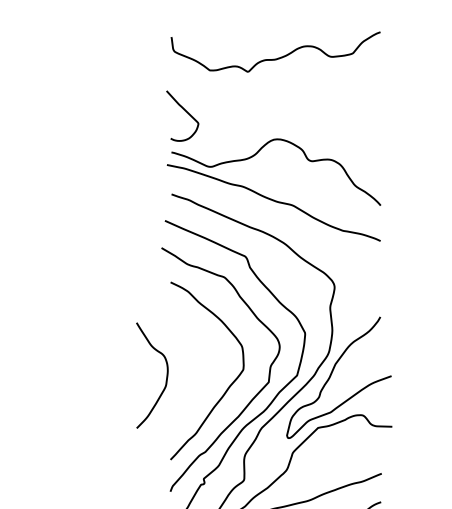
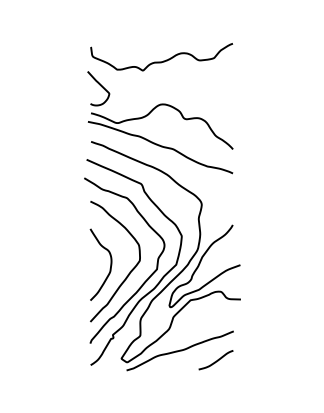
curve: (278, 56) -> (163, 60), moved
curve: (164, 381) -> (109, 268), moved

